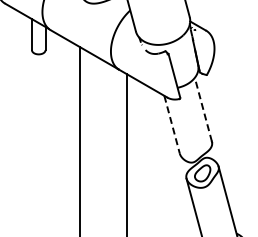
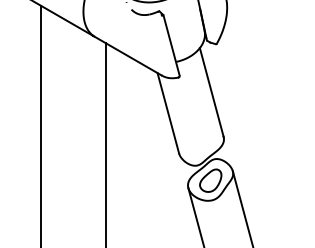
line: (203, 109) -> (211, 92), dashed -> solid
line: (172, 124) -> (168, 112), dashed -> solid

